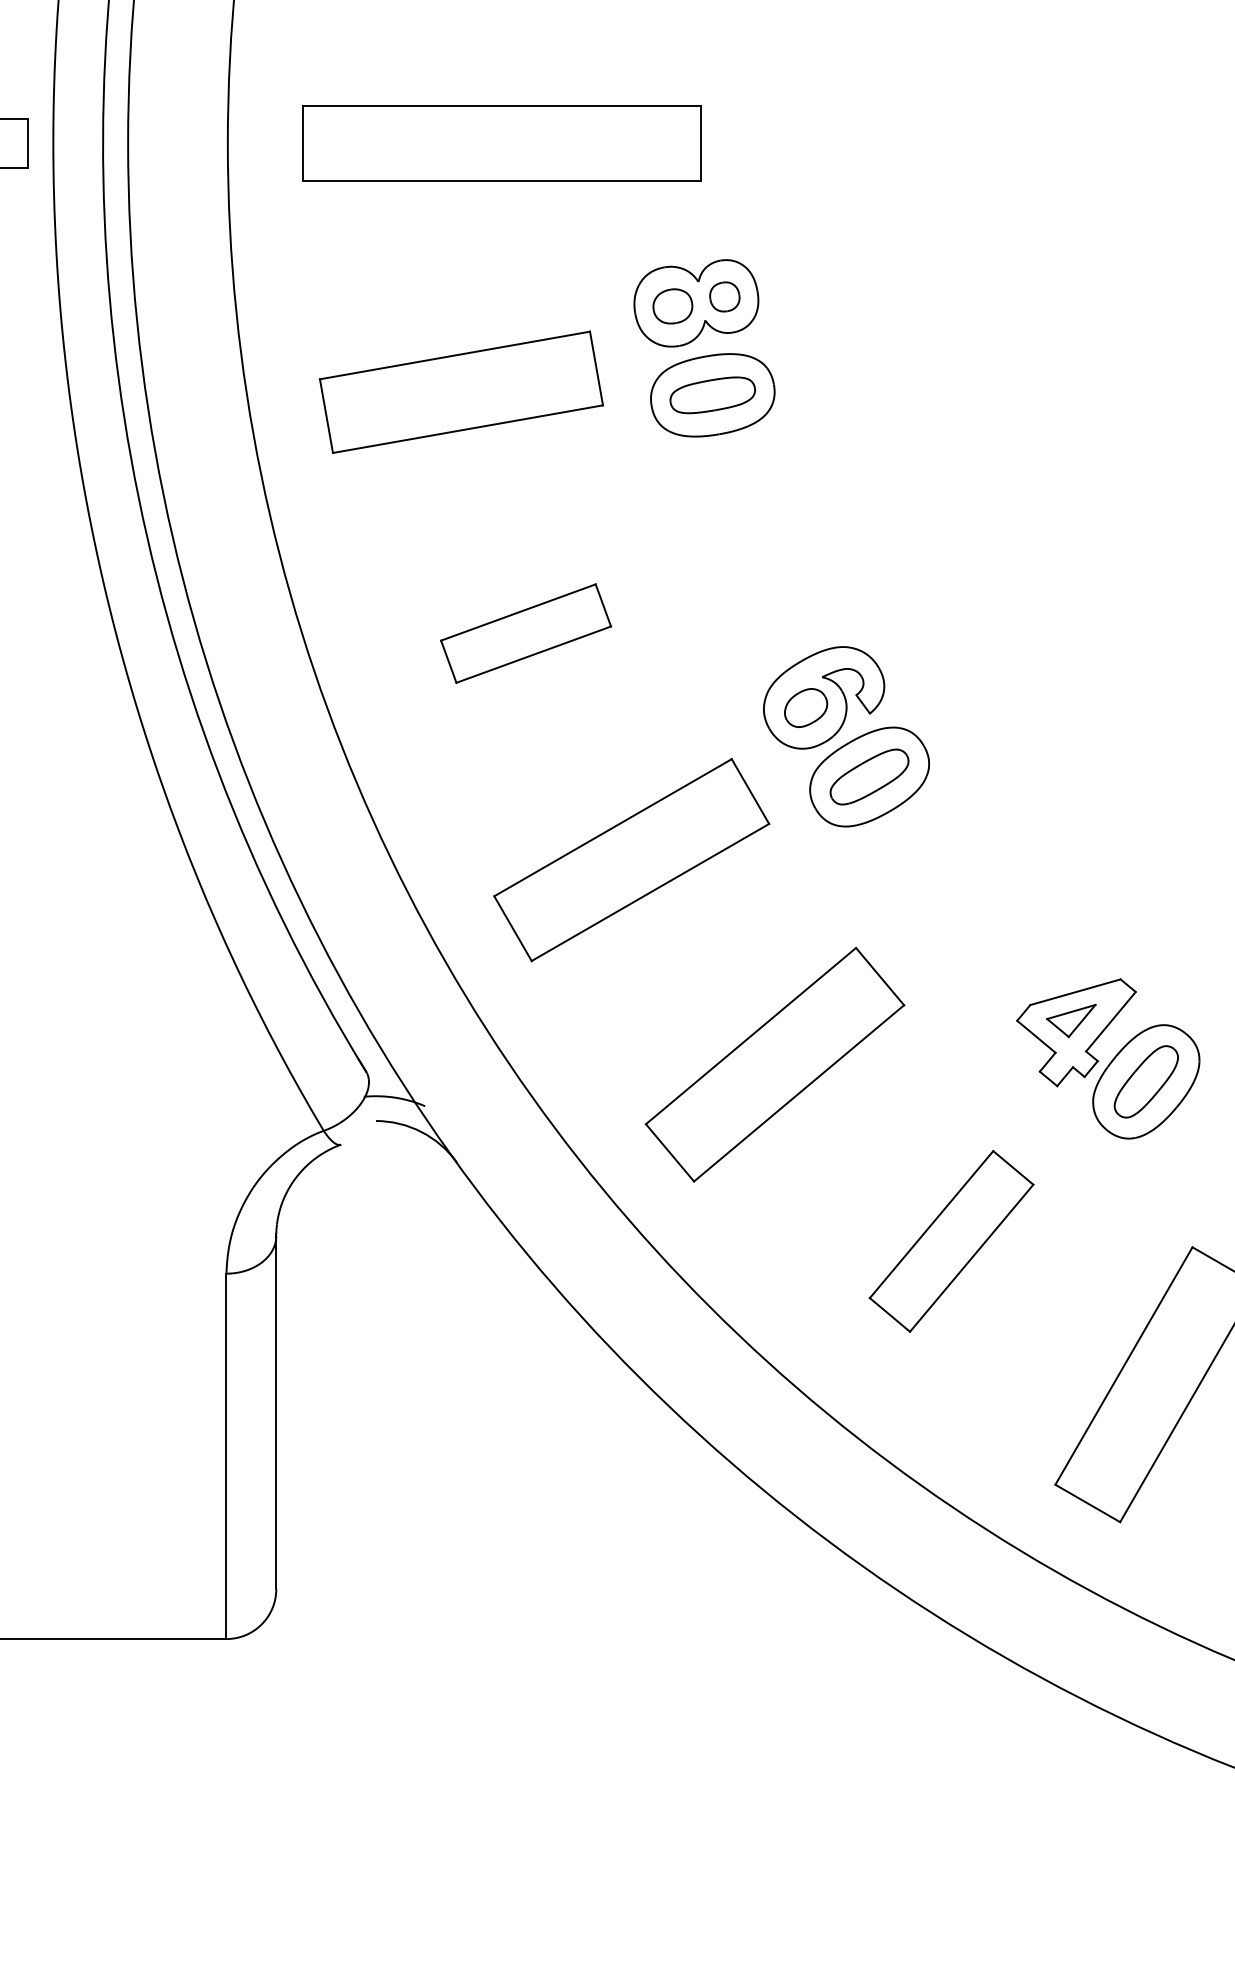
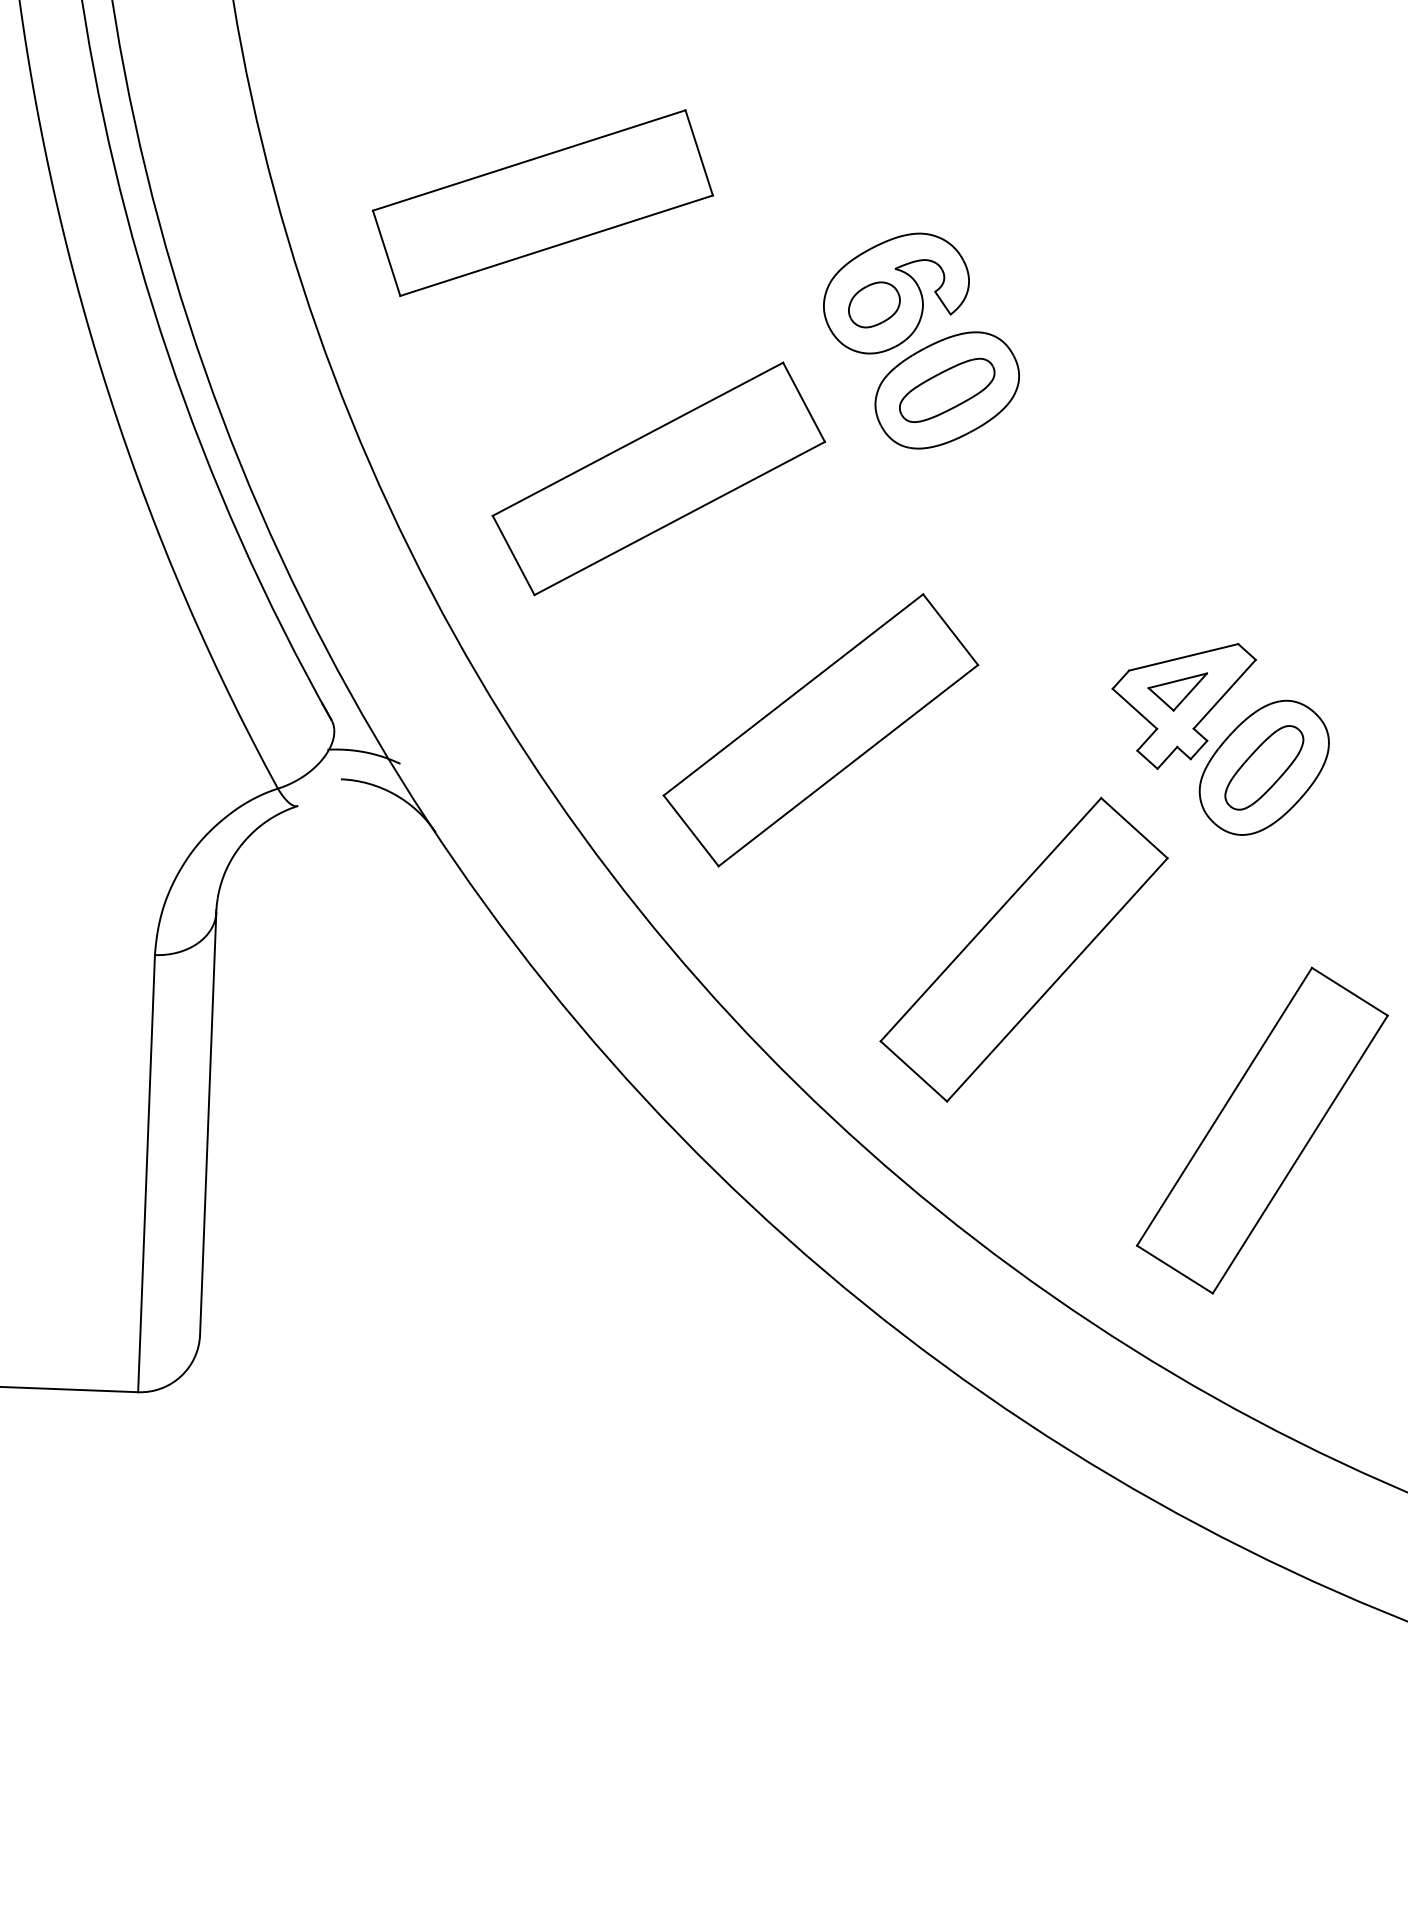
part: (525, 633) -> (542, 202), size x1.67
part: (951, 1241) -> (1023, 949), size x1.43

